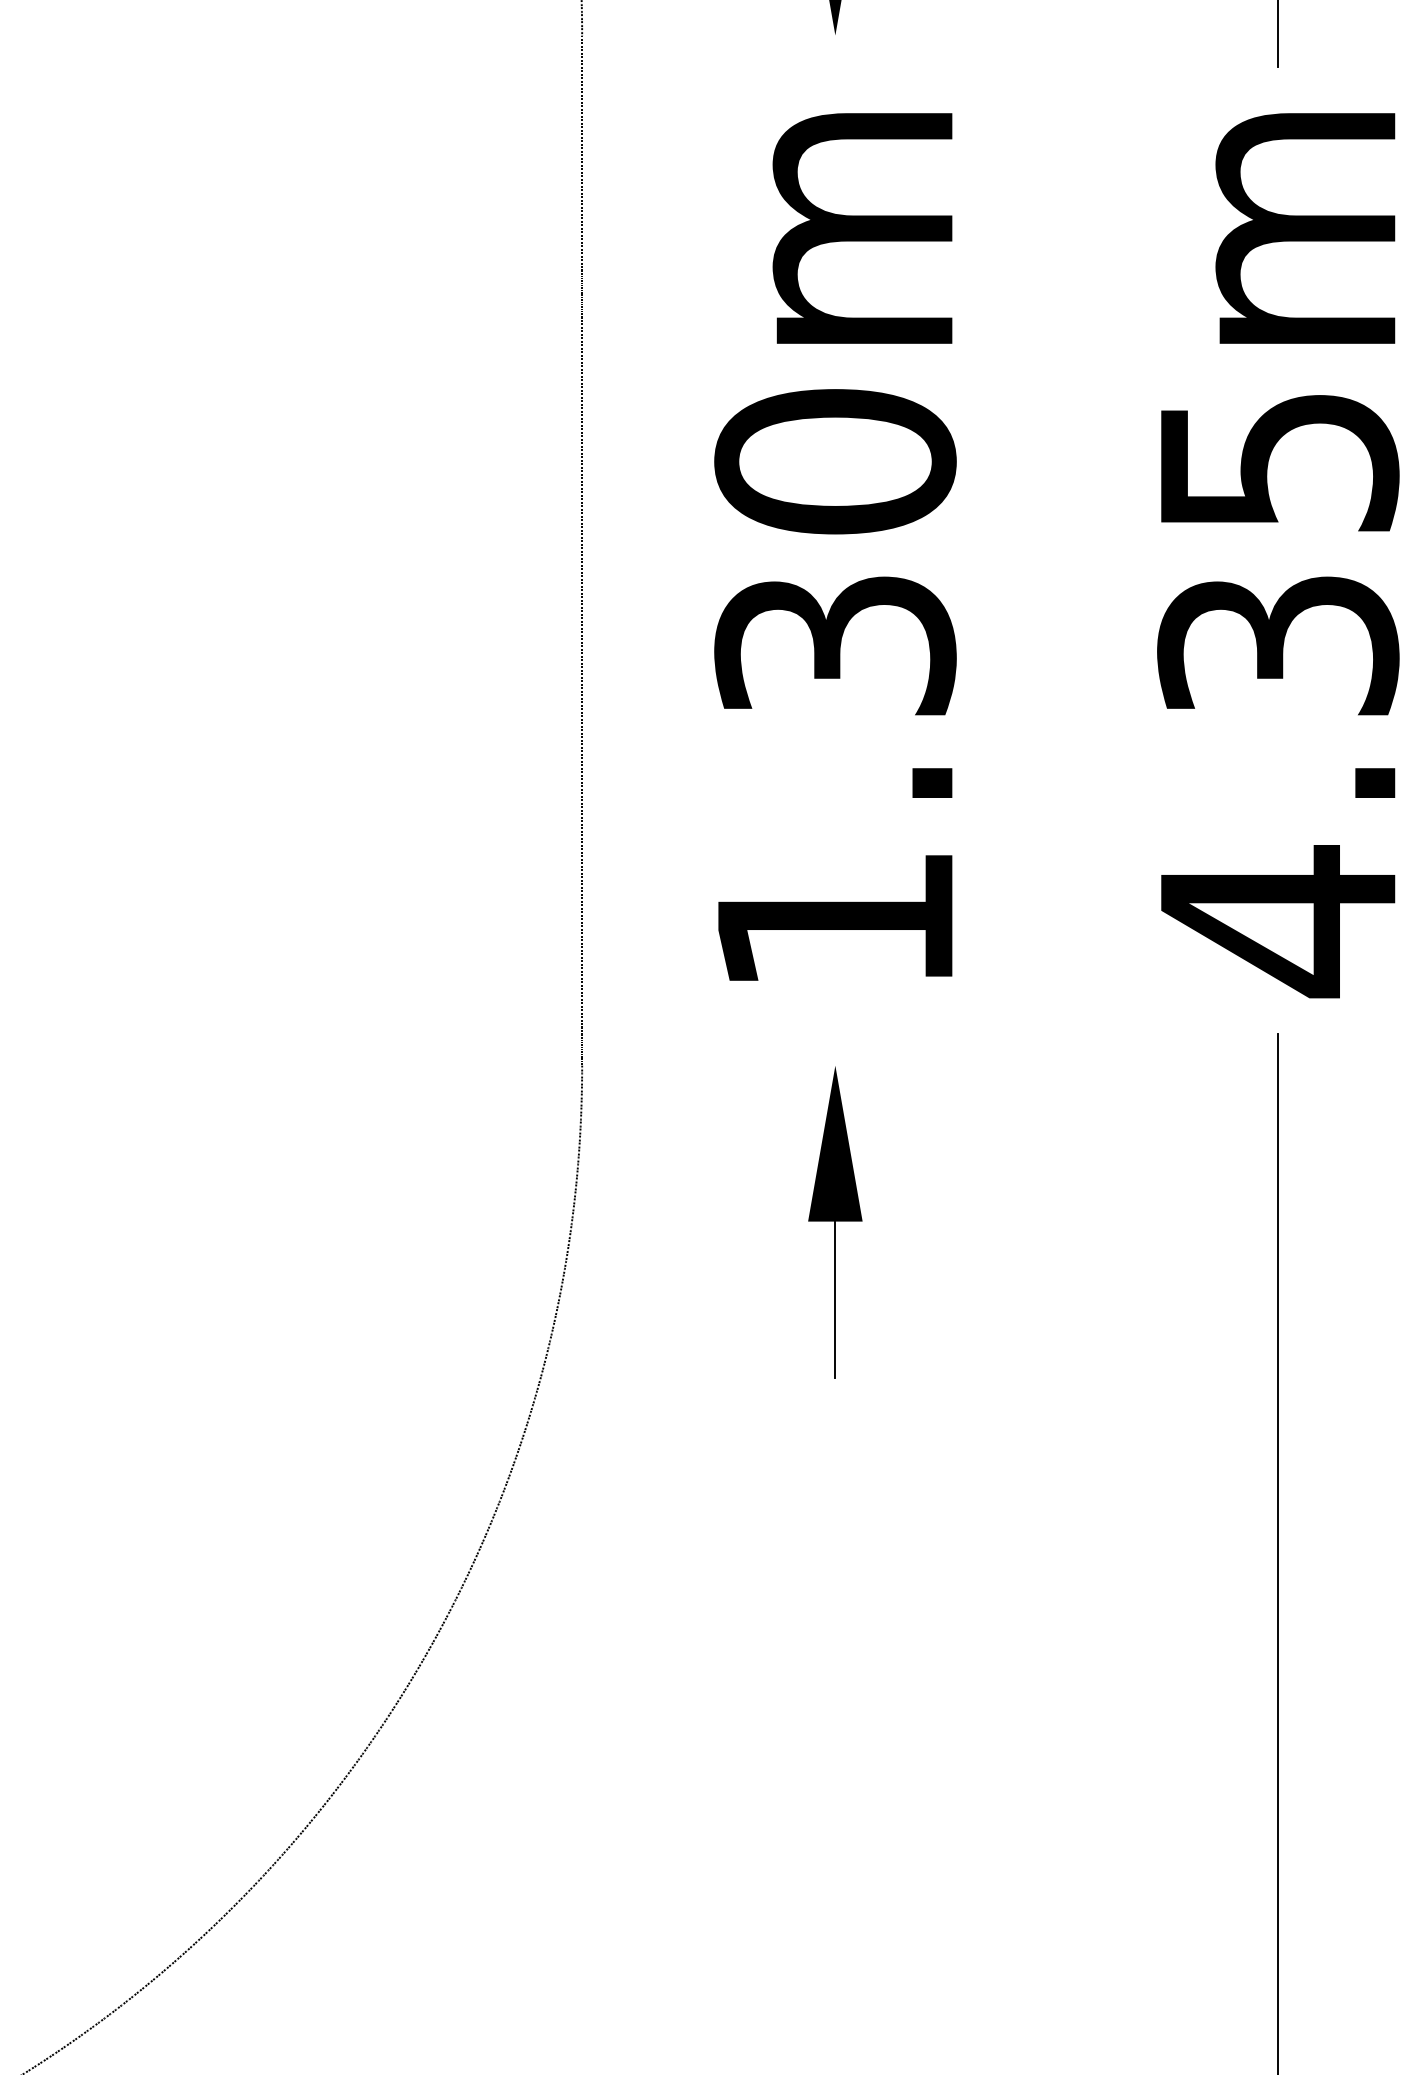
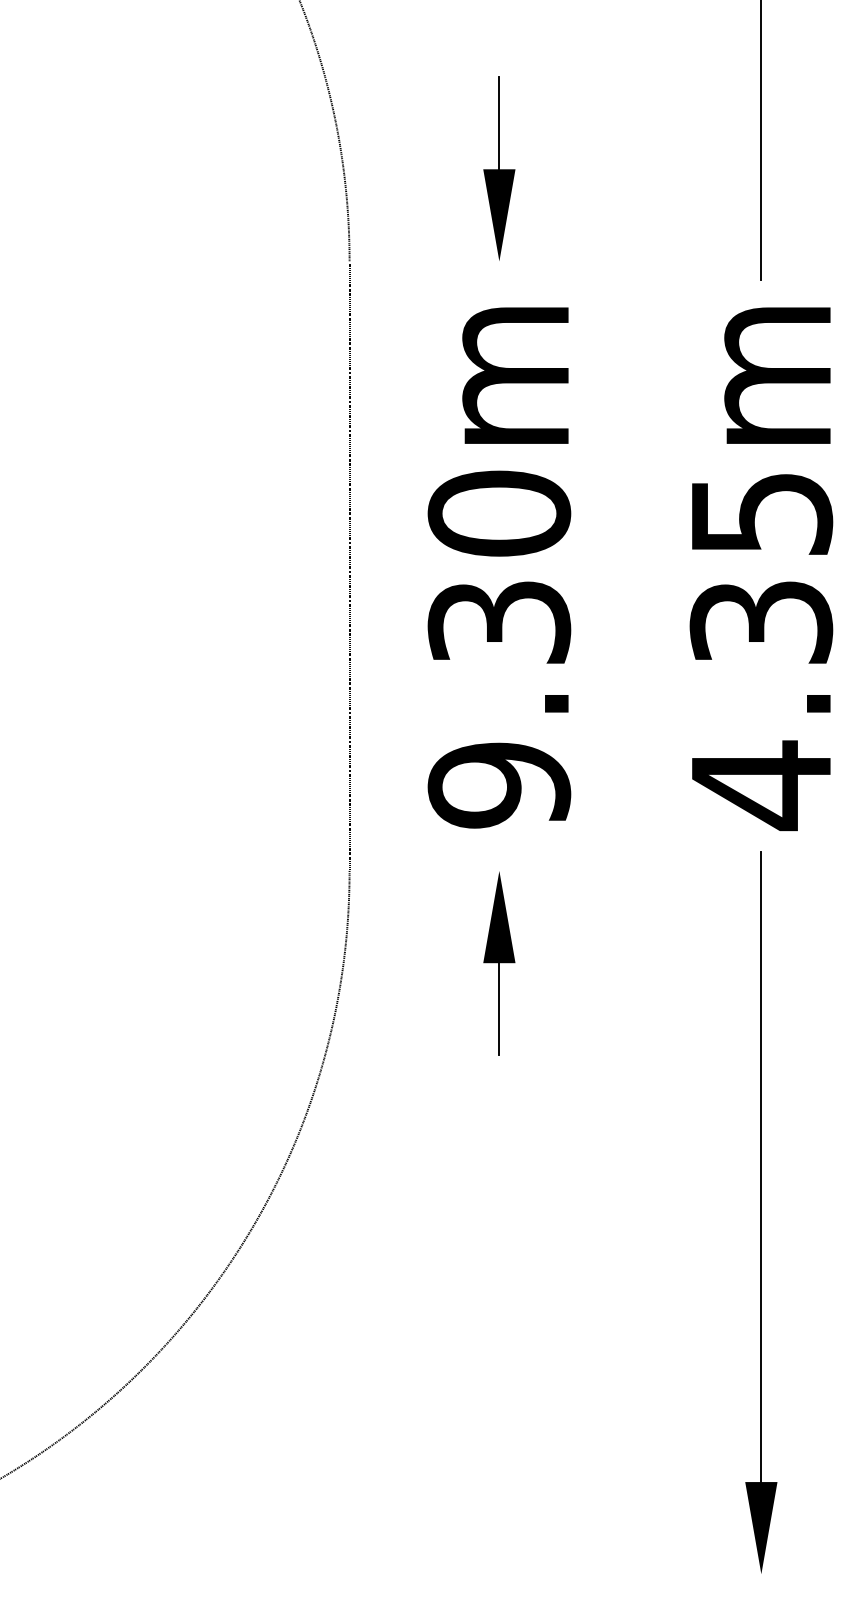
text: (835, 921) -> (499, 785), 1.30m -> 9.30m

